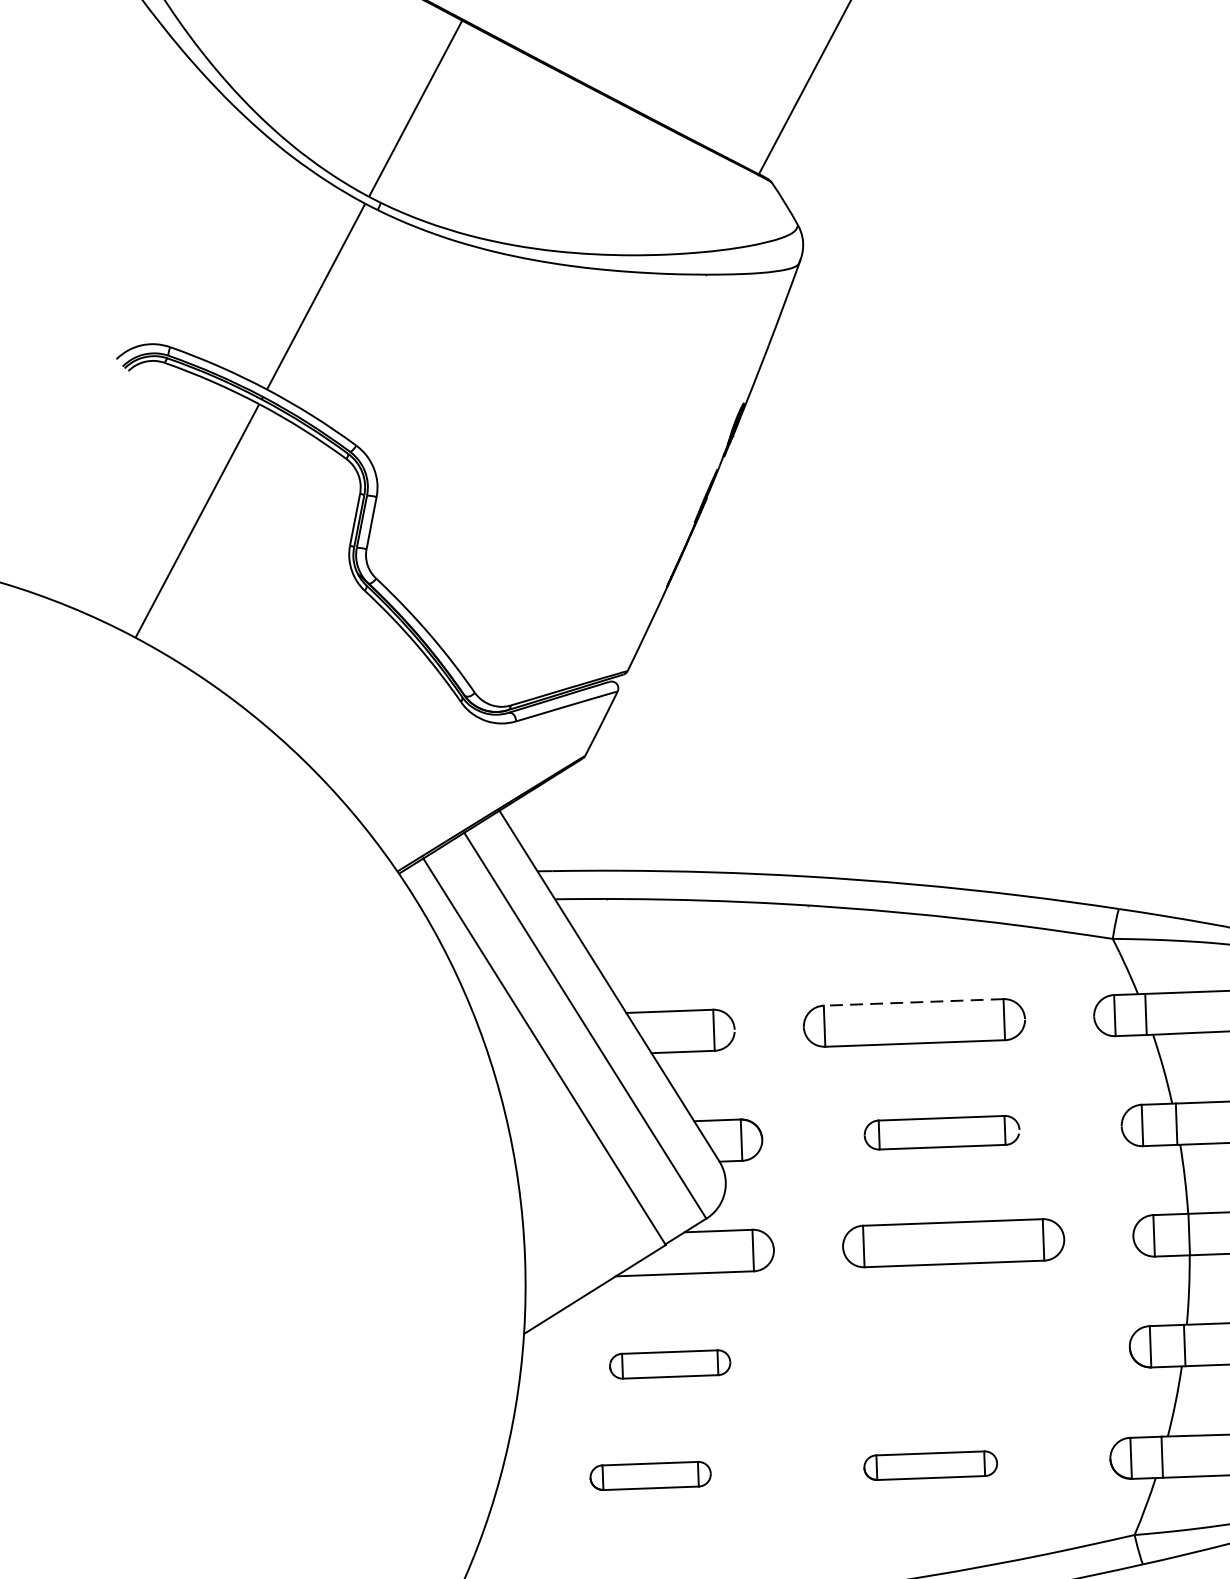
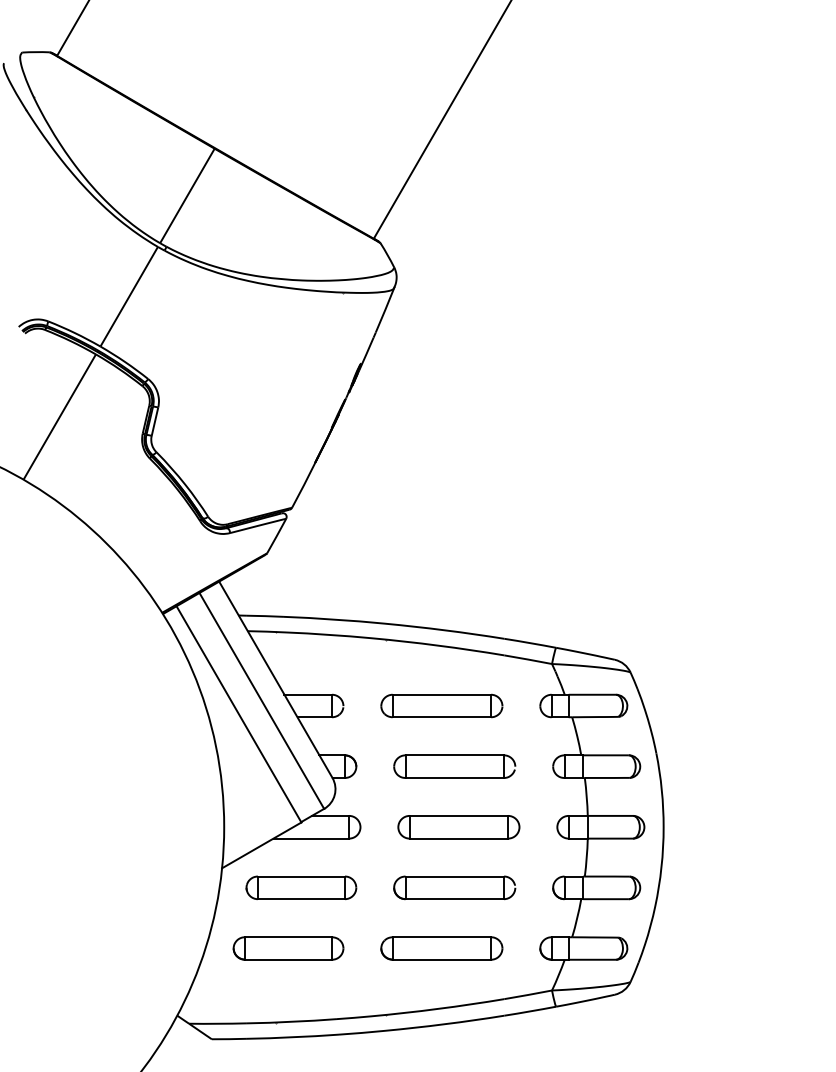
line: (912, 1001) -> (441, 694), dashed -> solid
part: (941, 1132) -> (454, 766), size x1.43
part: (949, 1353) -> (454, 887), added
part: (670, 1363) -> (301, 887), size x1.67
part: (929, 1465) -> (441, 948), size x1.67
part: (650, 1475) -> (288, 948), size x1.67

